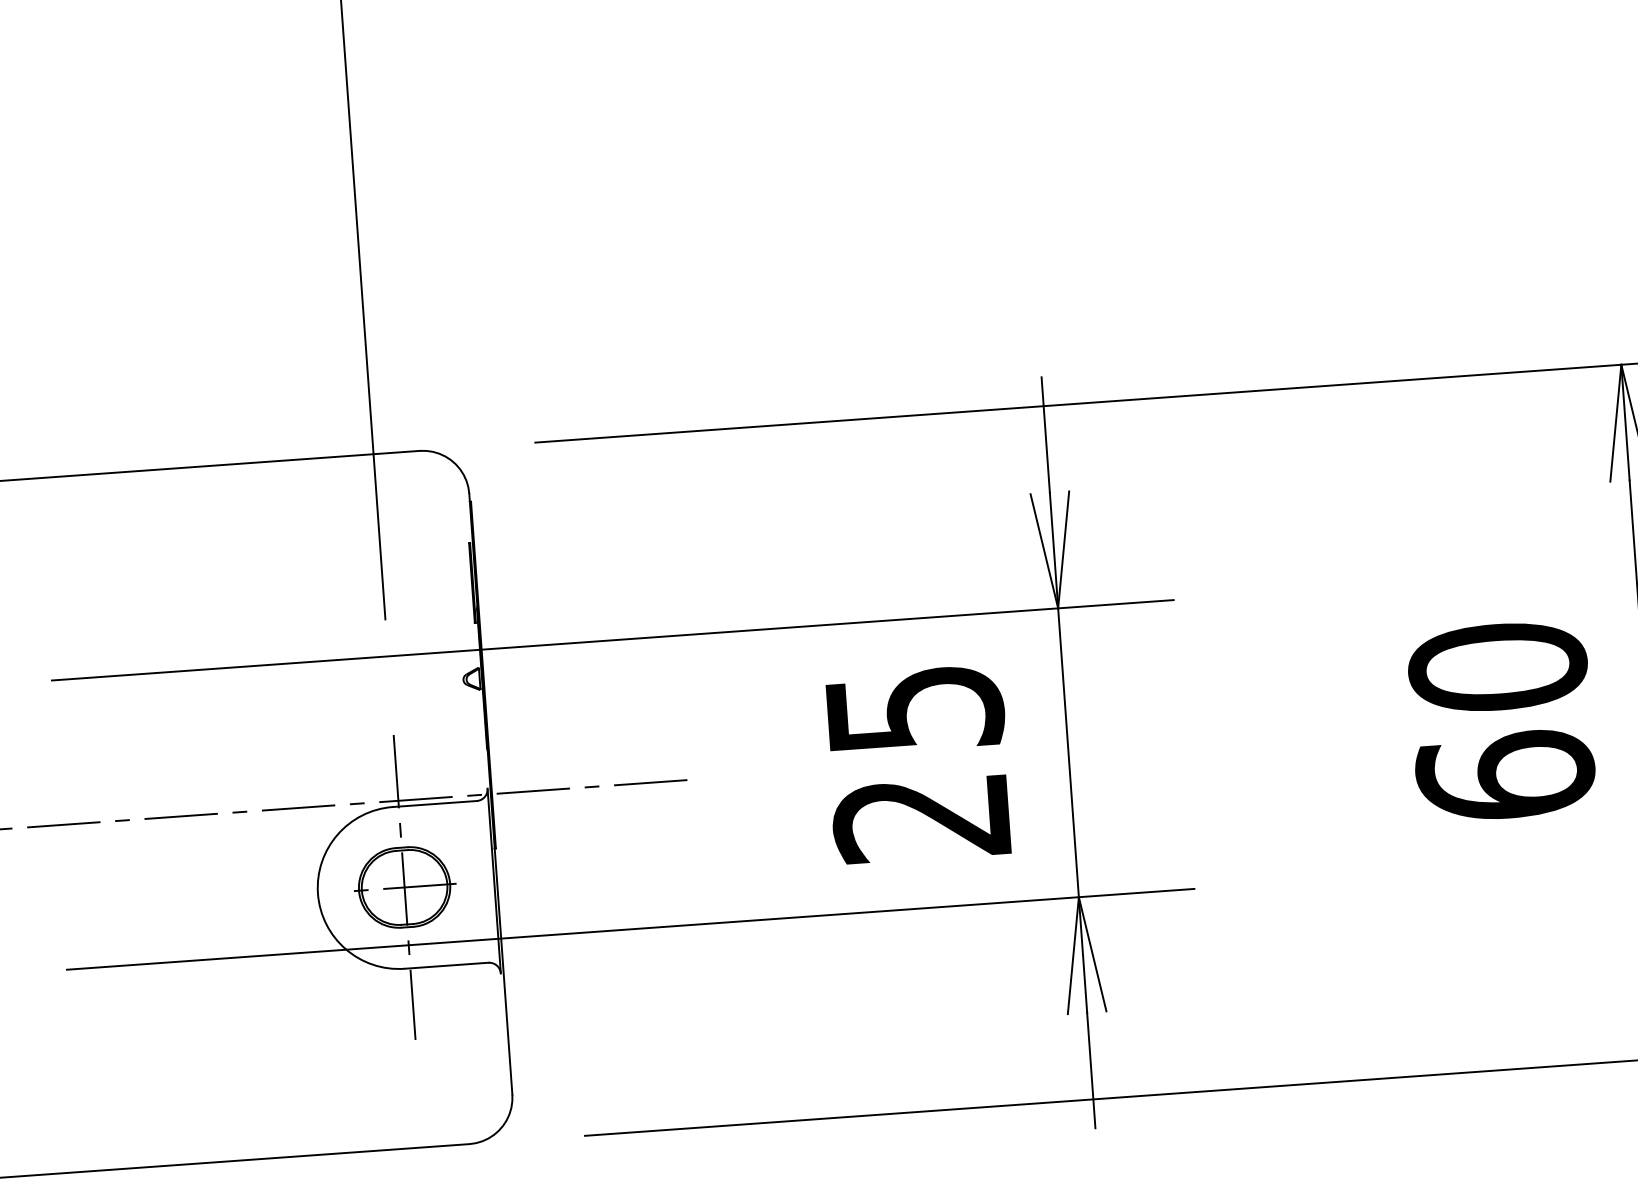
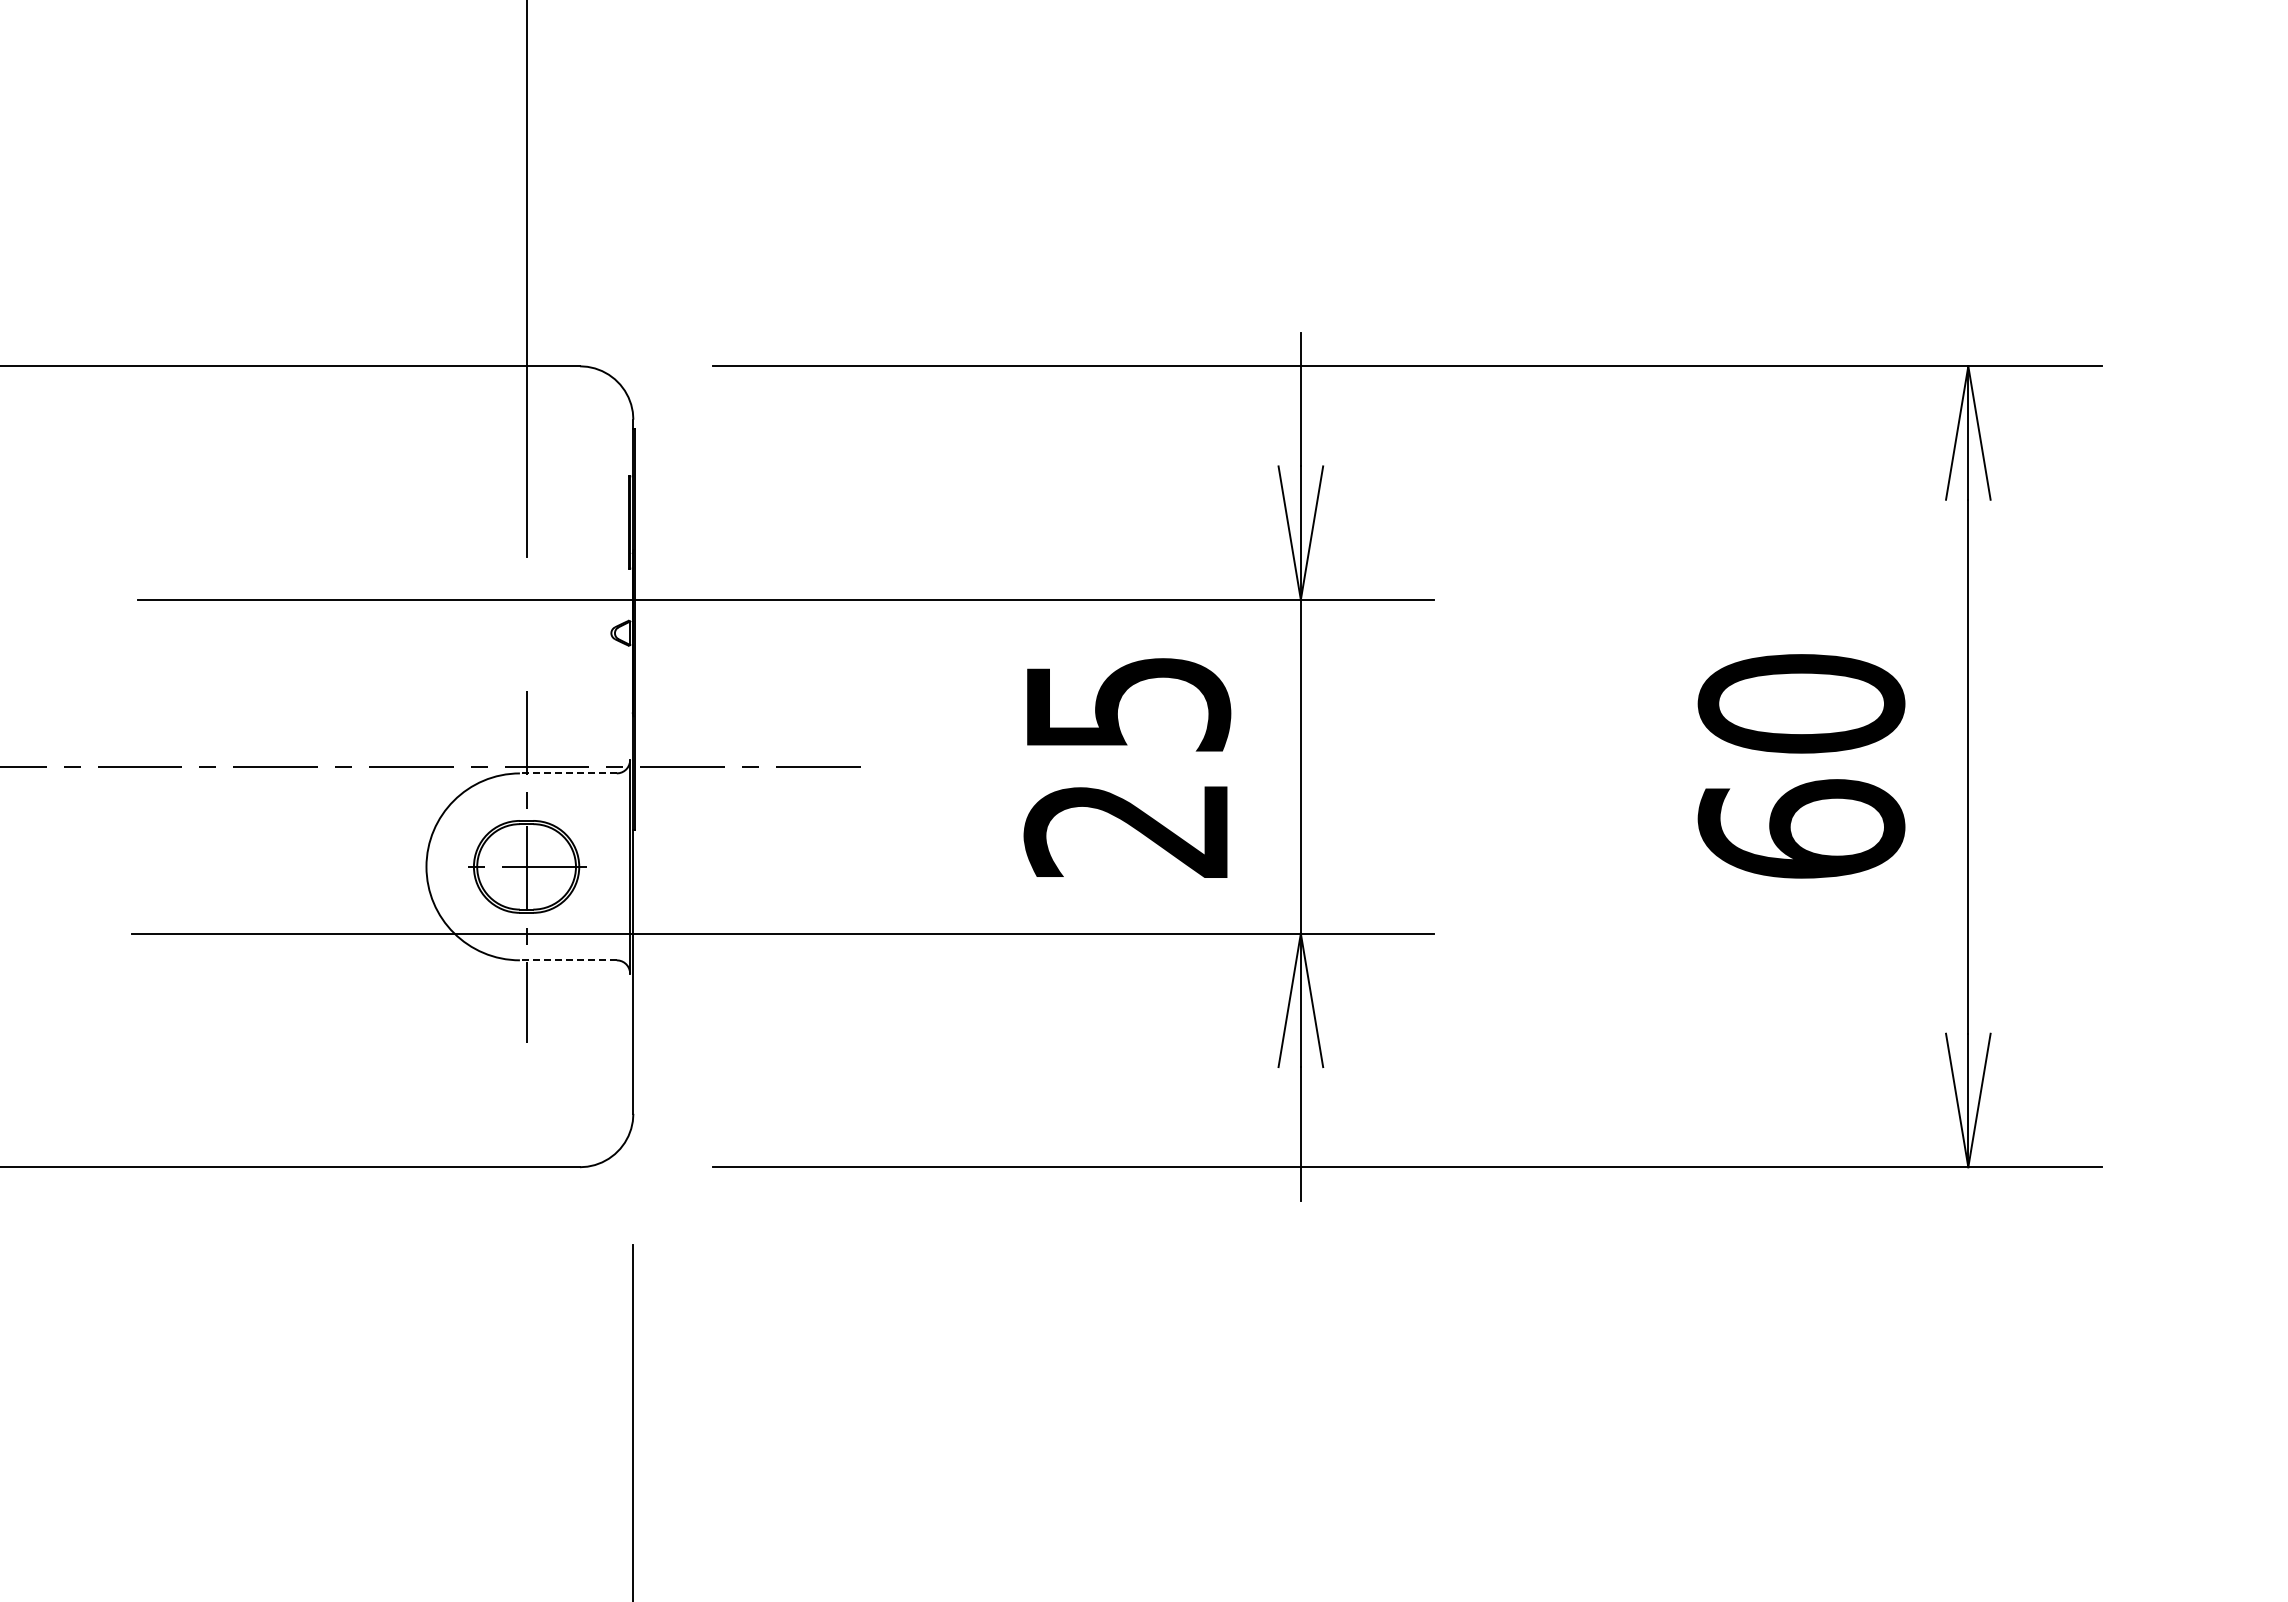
line: (434, 804) -> (567, 773), solid -> dashed
line: (445, 965) -> (567, 960), solid -> dashed

